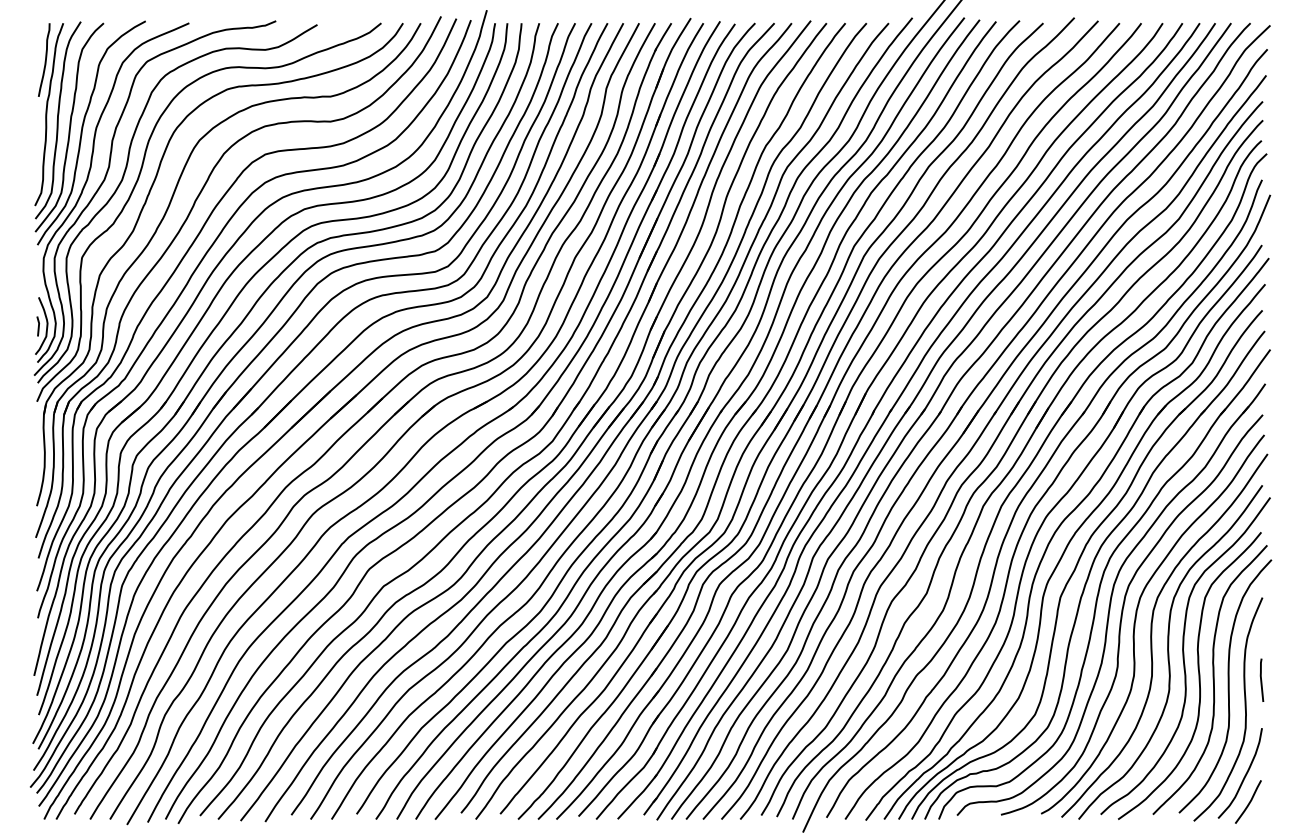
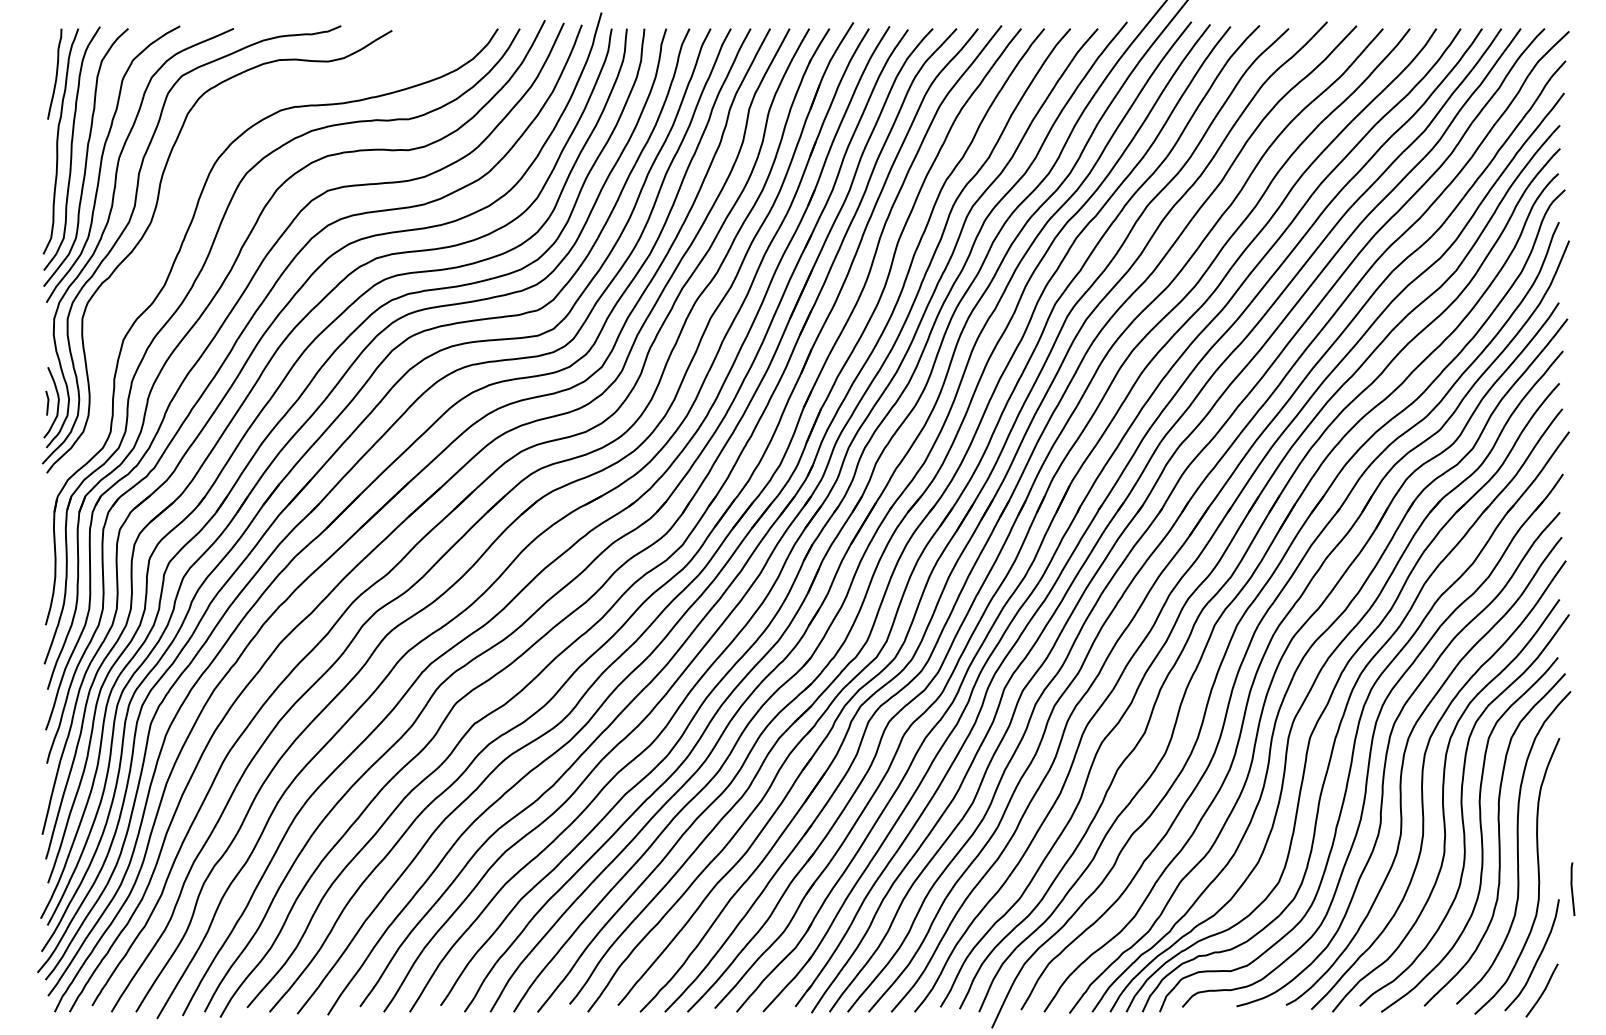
curve: (138, 180) -> (171, 222), removed
line: (1261, 679) -> (1572, 888), moved

